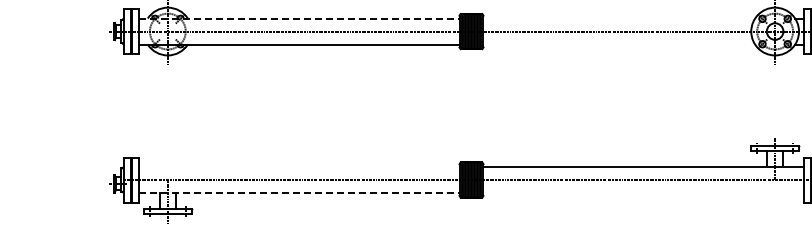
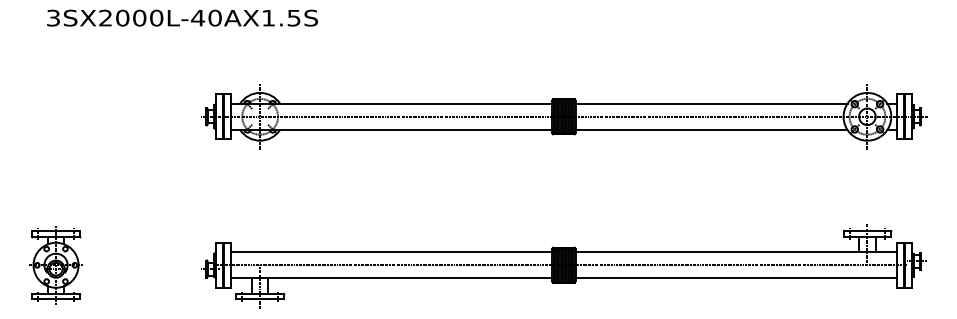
line: (299, 18) -> (391, 103), dashed -> solid
line: (619, 18) -> (711, 103), added
line: (619, 44) -> (711, 129), added
line: (298, 167) -> (390, 252), added
line: (299, 193) -> (391, 278), dashed -> solid
line: (643, 193) -> (735, 278), added

